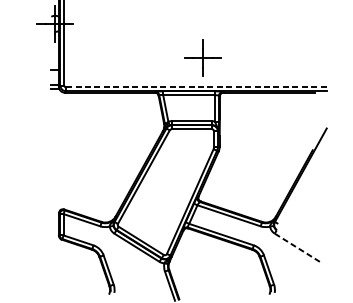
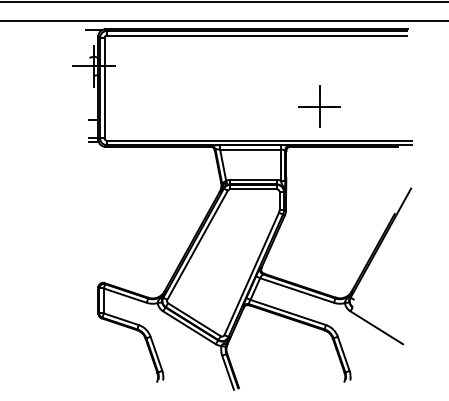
part: (202, 58) -> (319, 106), moved
line: (196, 87) -> (259, 140), dashed -> solid
line: (297, 247) -> (376, 327), dashed -> solid

